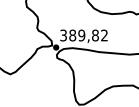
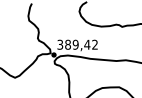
text: (95, 35) -> (87, 44), 389,82 -> 389,42

